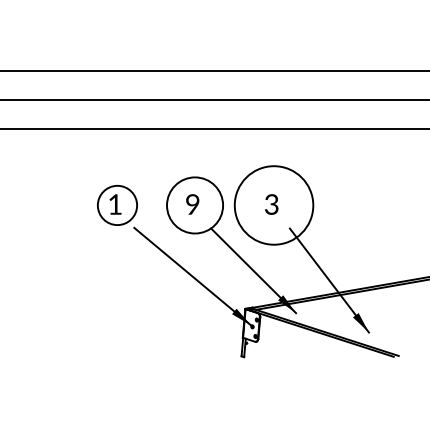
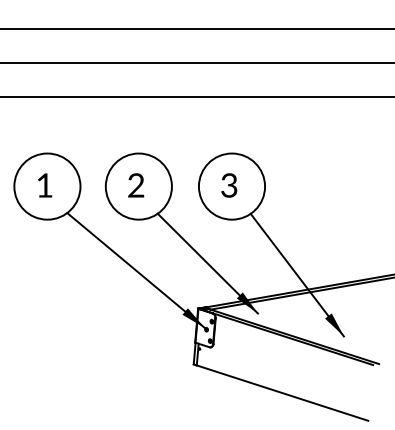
text: (192, 204) -> (135, 185), 9 -> 2
circle: (117, 205) -> (47, 186), size x1.43
circle: (274, 205) -> (232, 186), size x0.71
line: (316, 380) -> (282, 392), added

